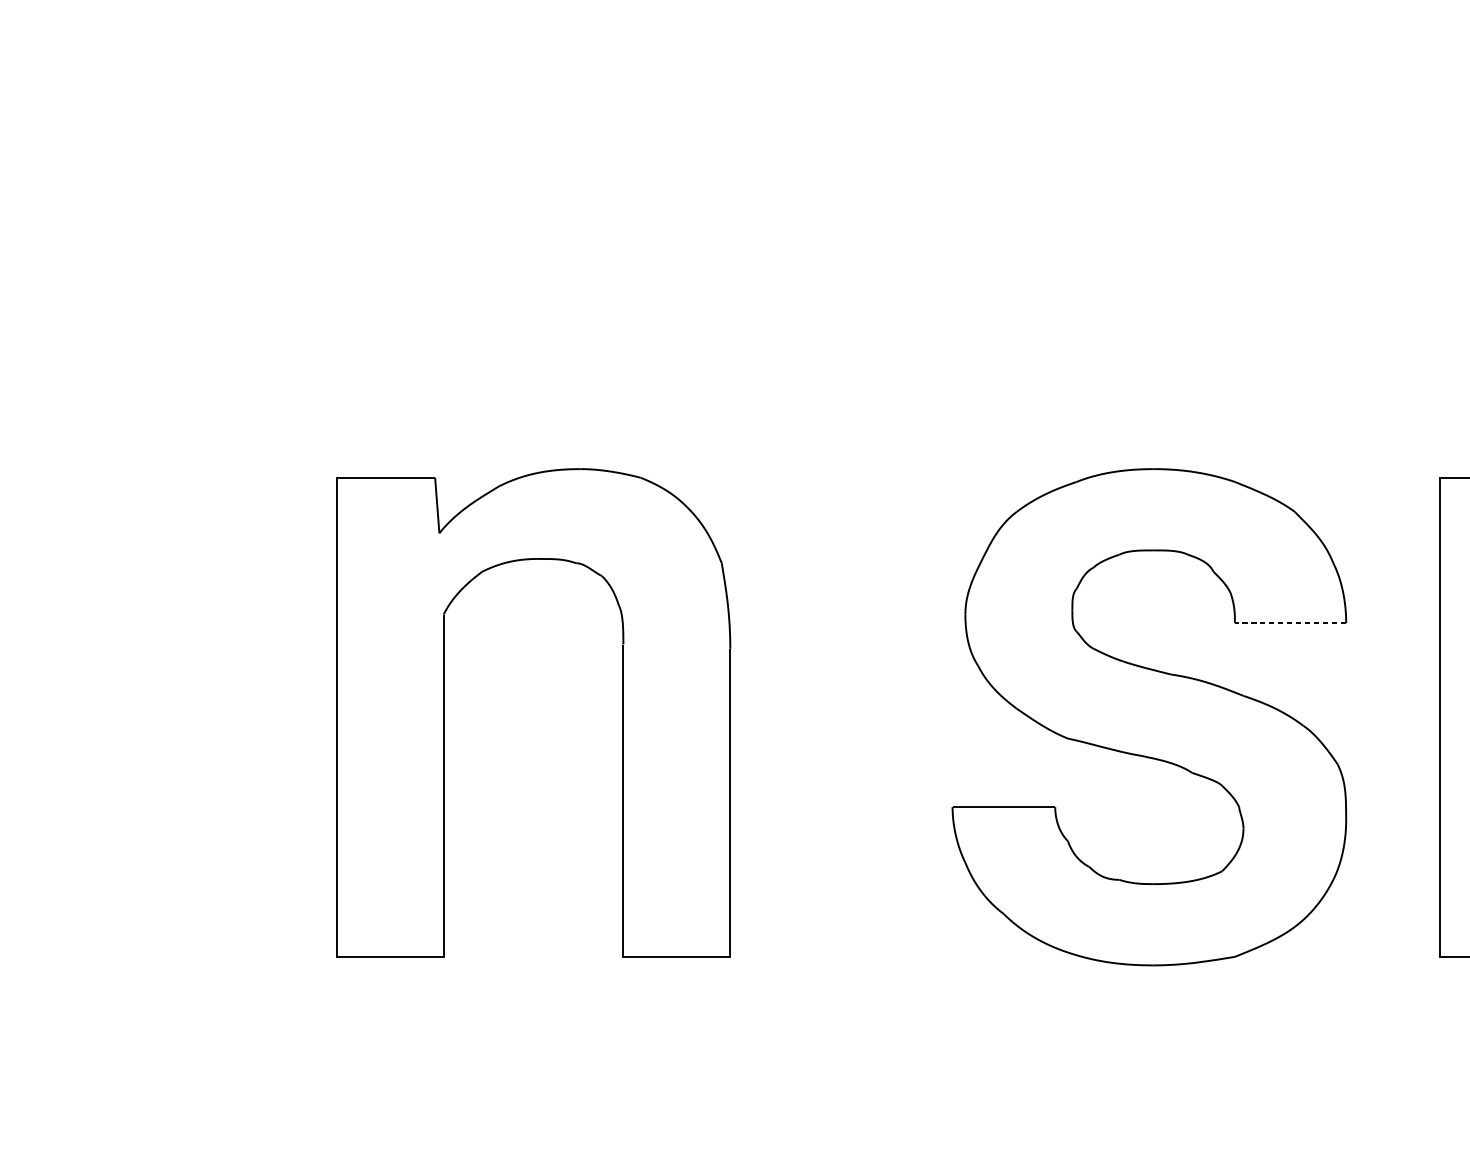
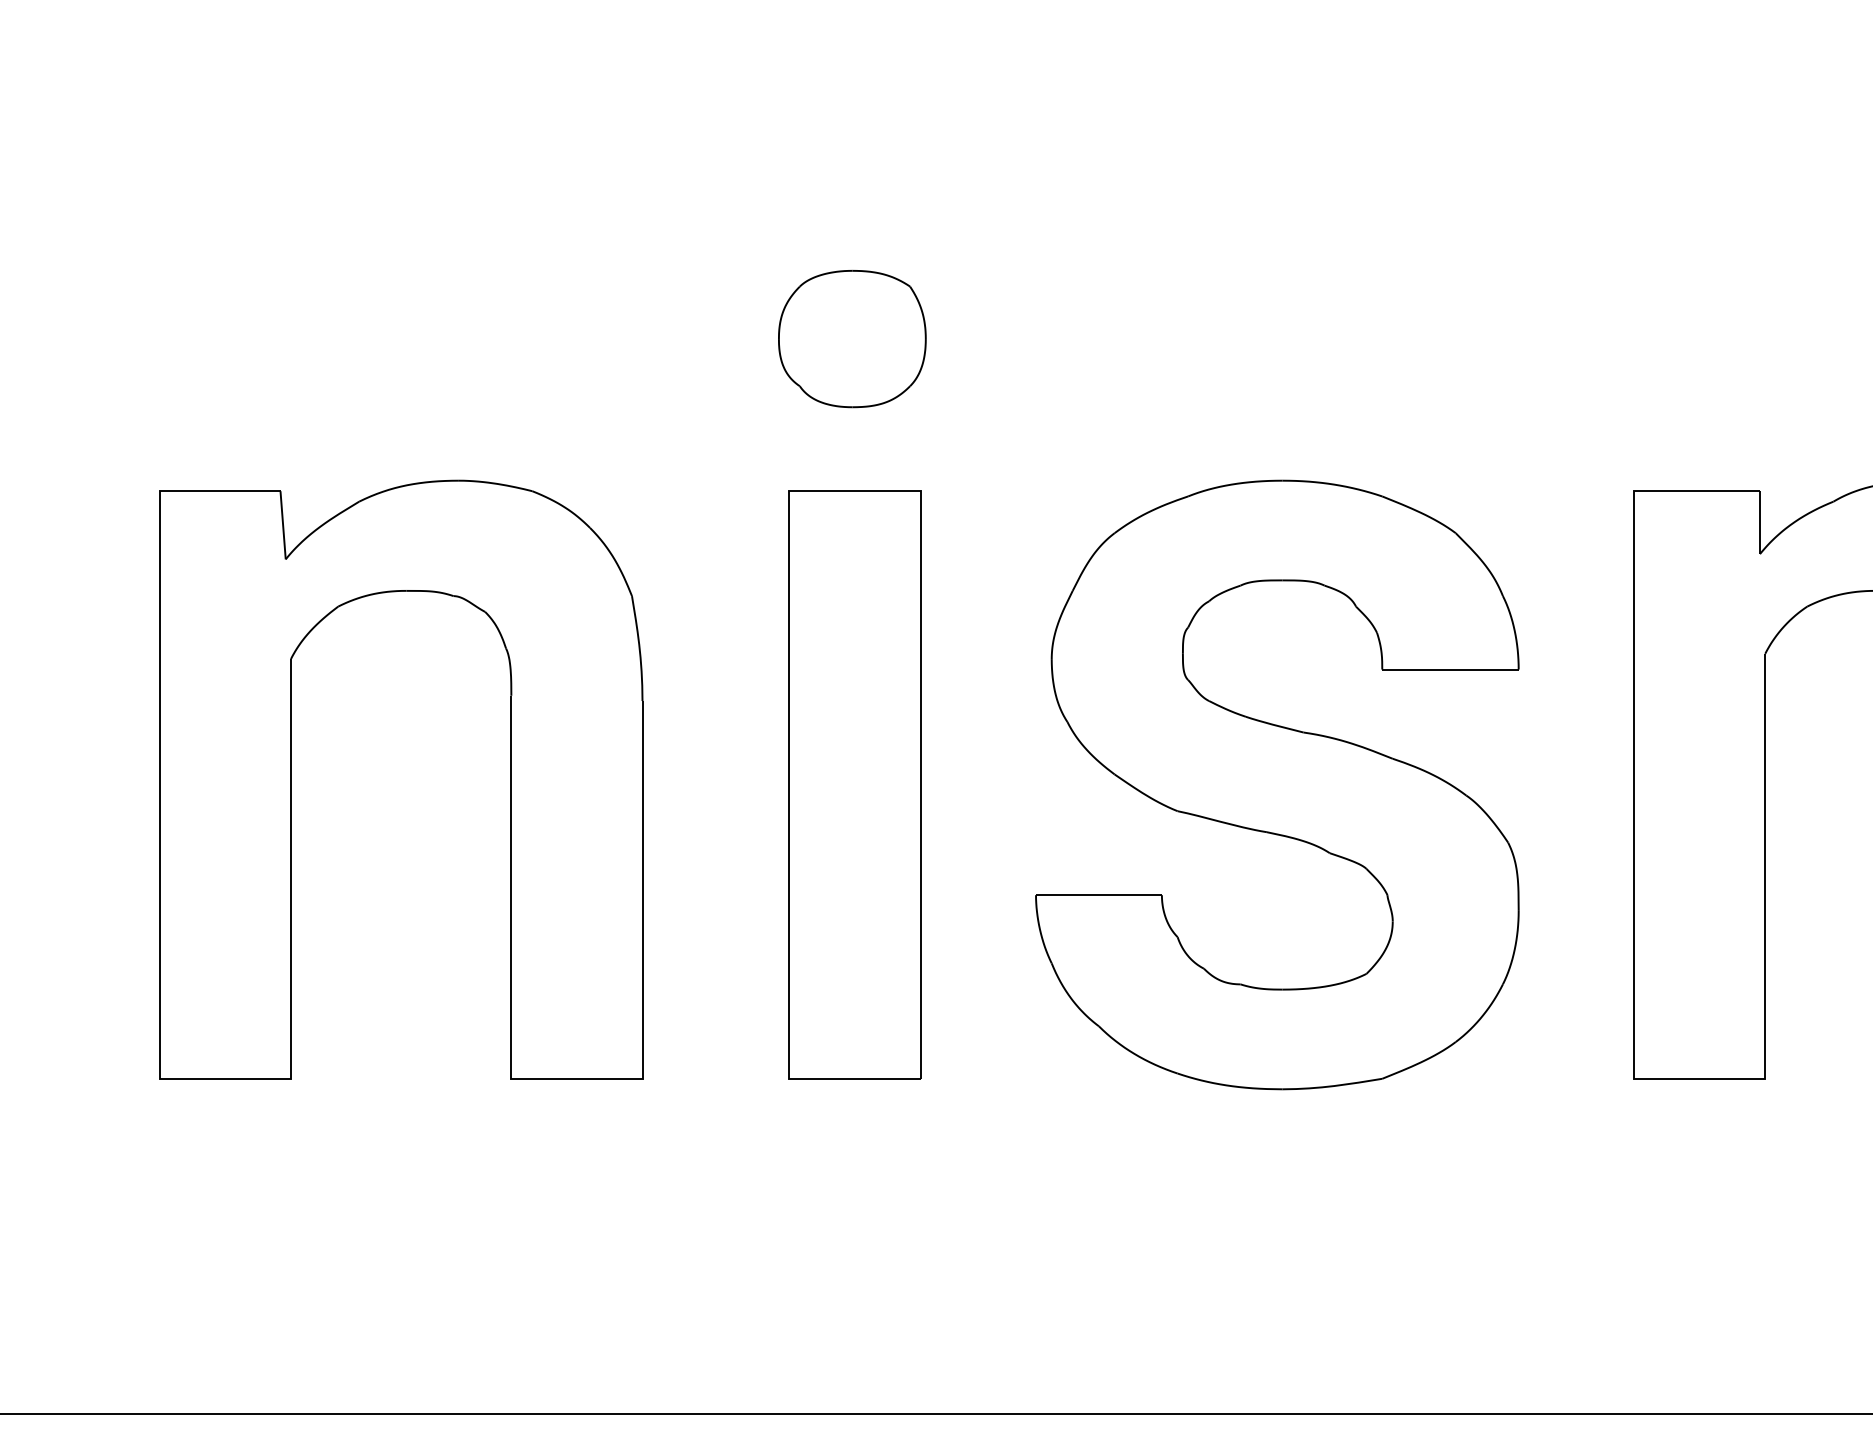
part: (802, 353) -> (852, 339), added
line: (1289, 623) -> (1449, 669), dashed -> solid
part: (622, 712) -> (510, 779), moved
part: (804, 716) -> (854, 784), added

